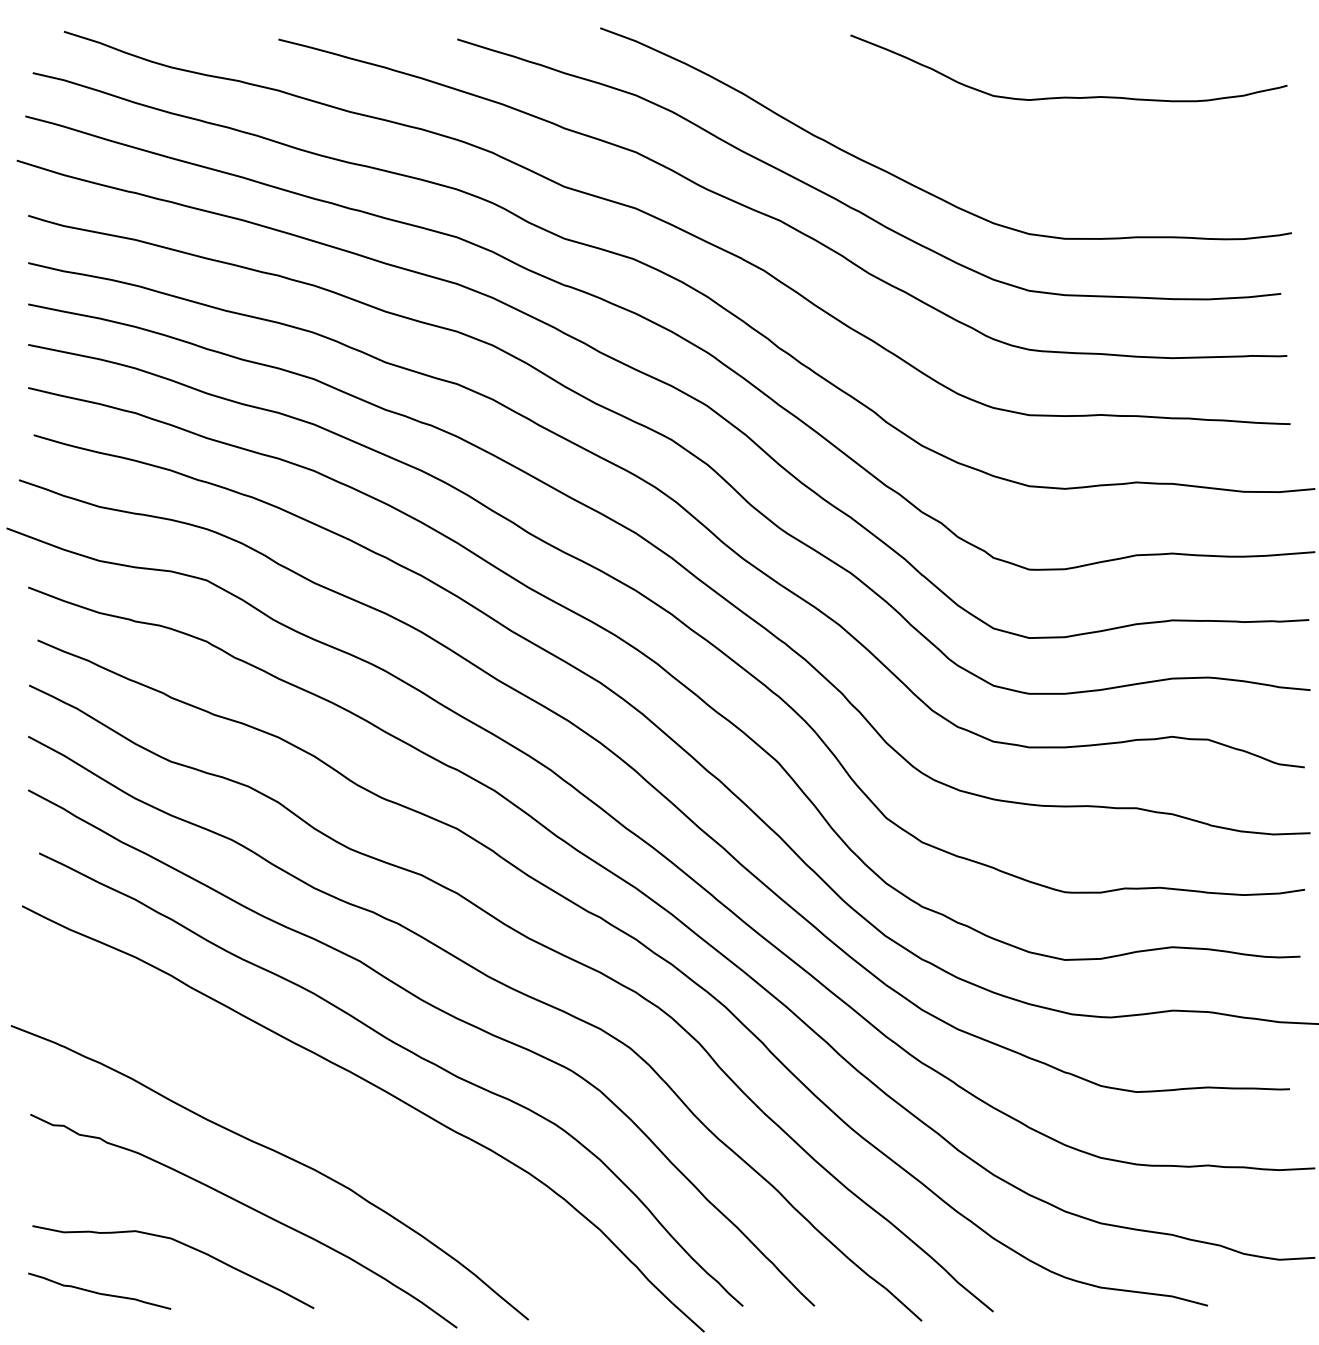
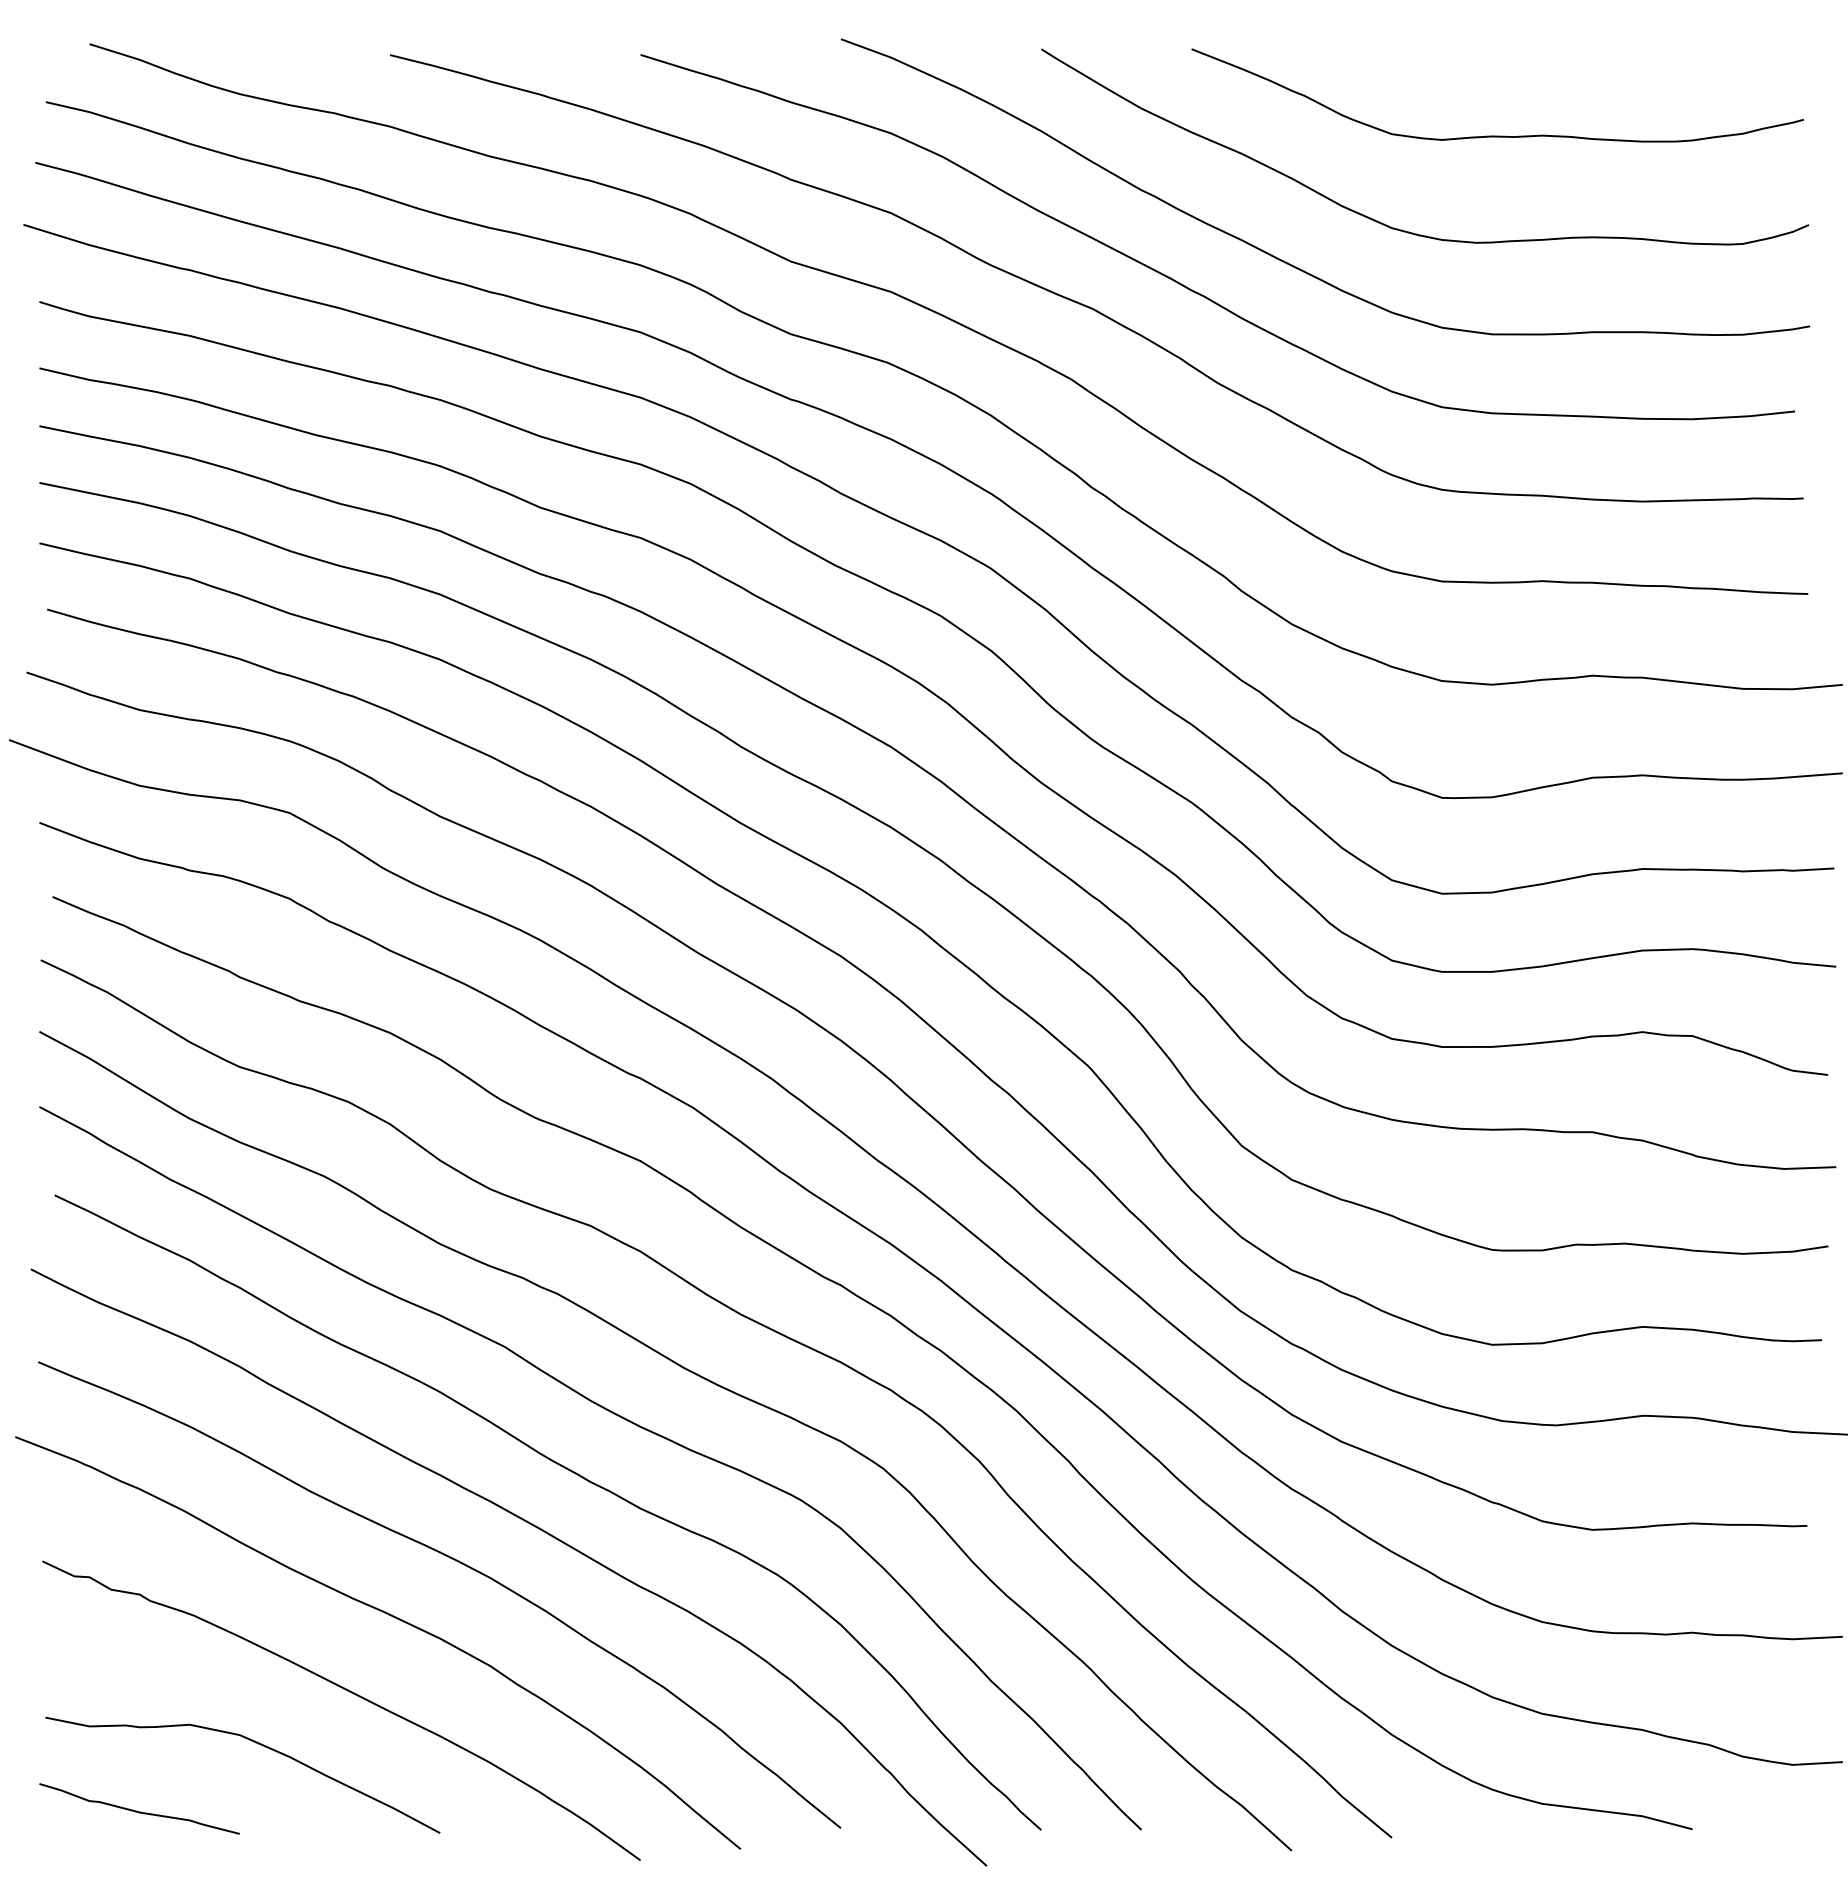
curve: (998, 163) -> (1398, 228), added
curve: (325, 1114) -> (456, 1561), added

